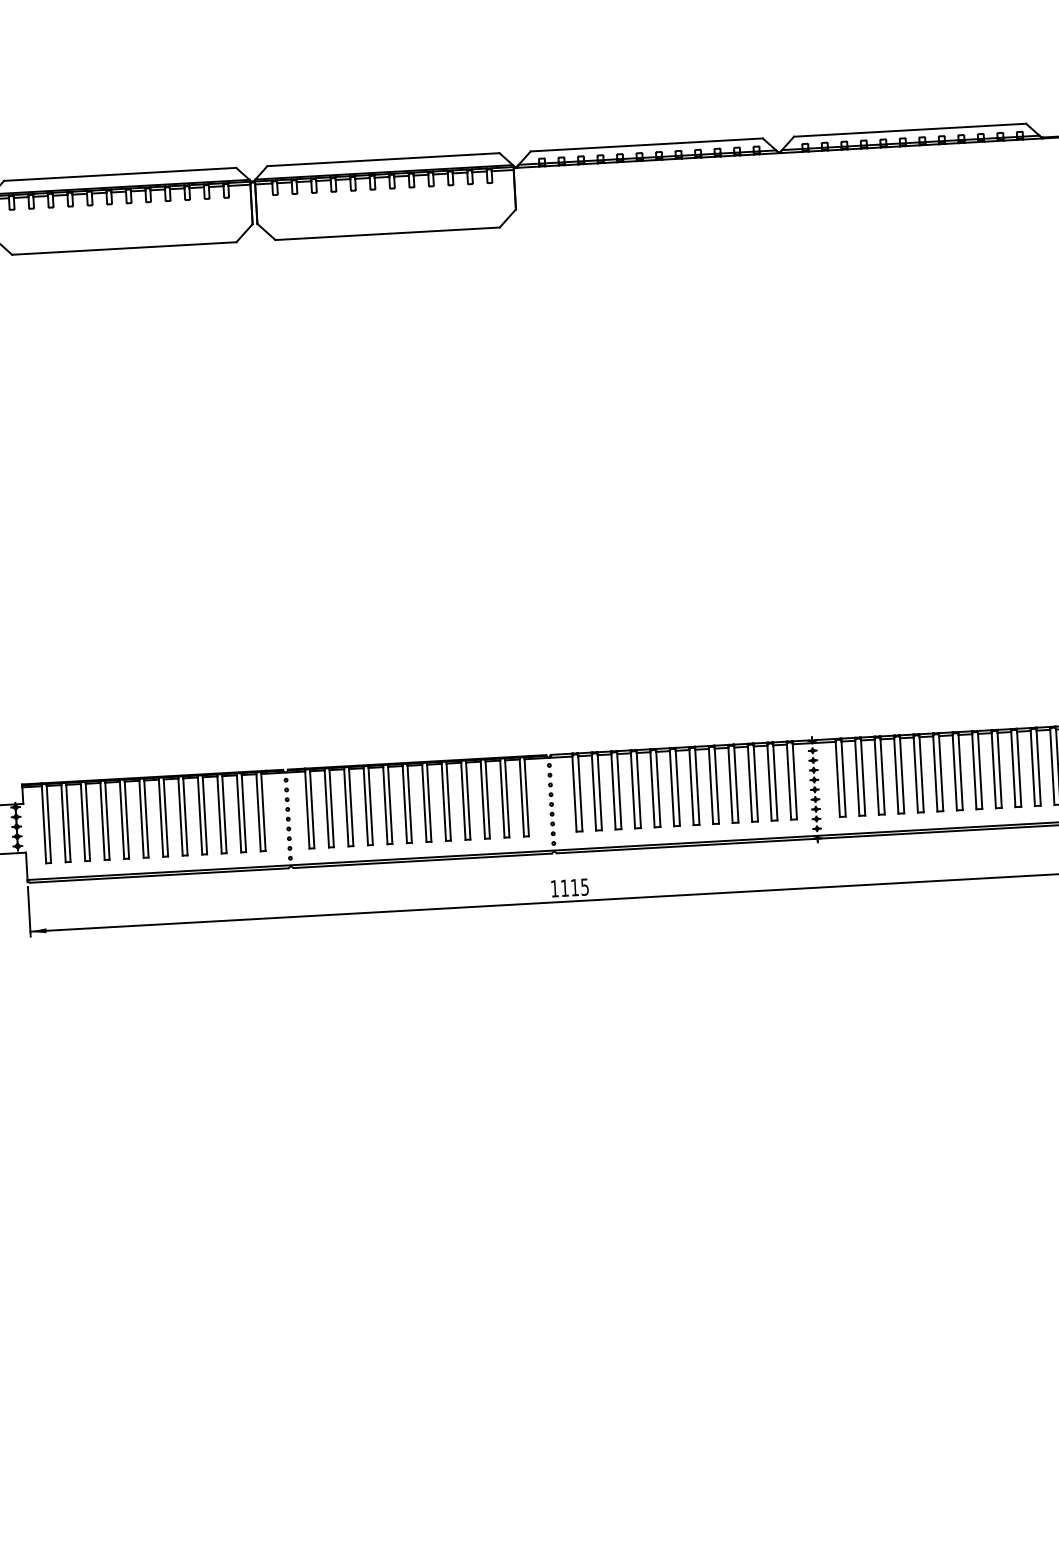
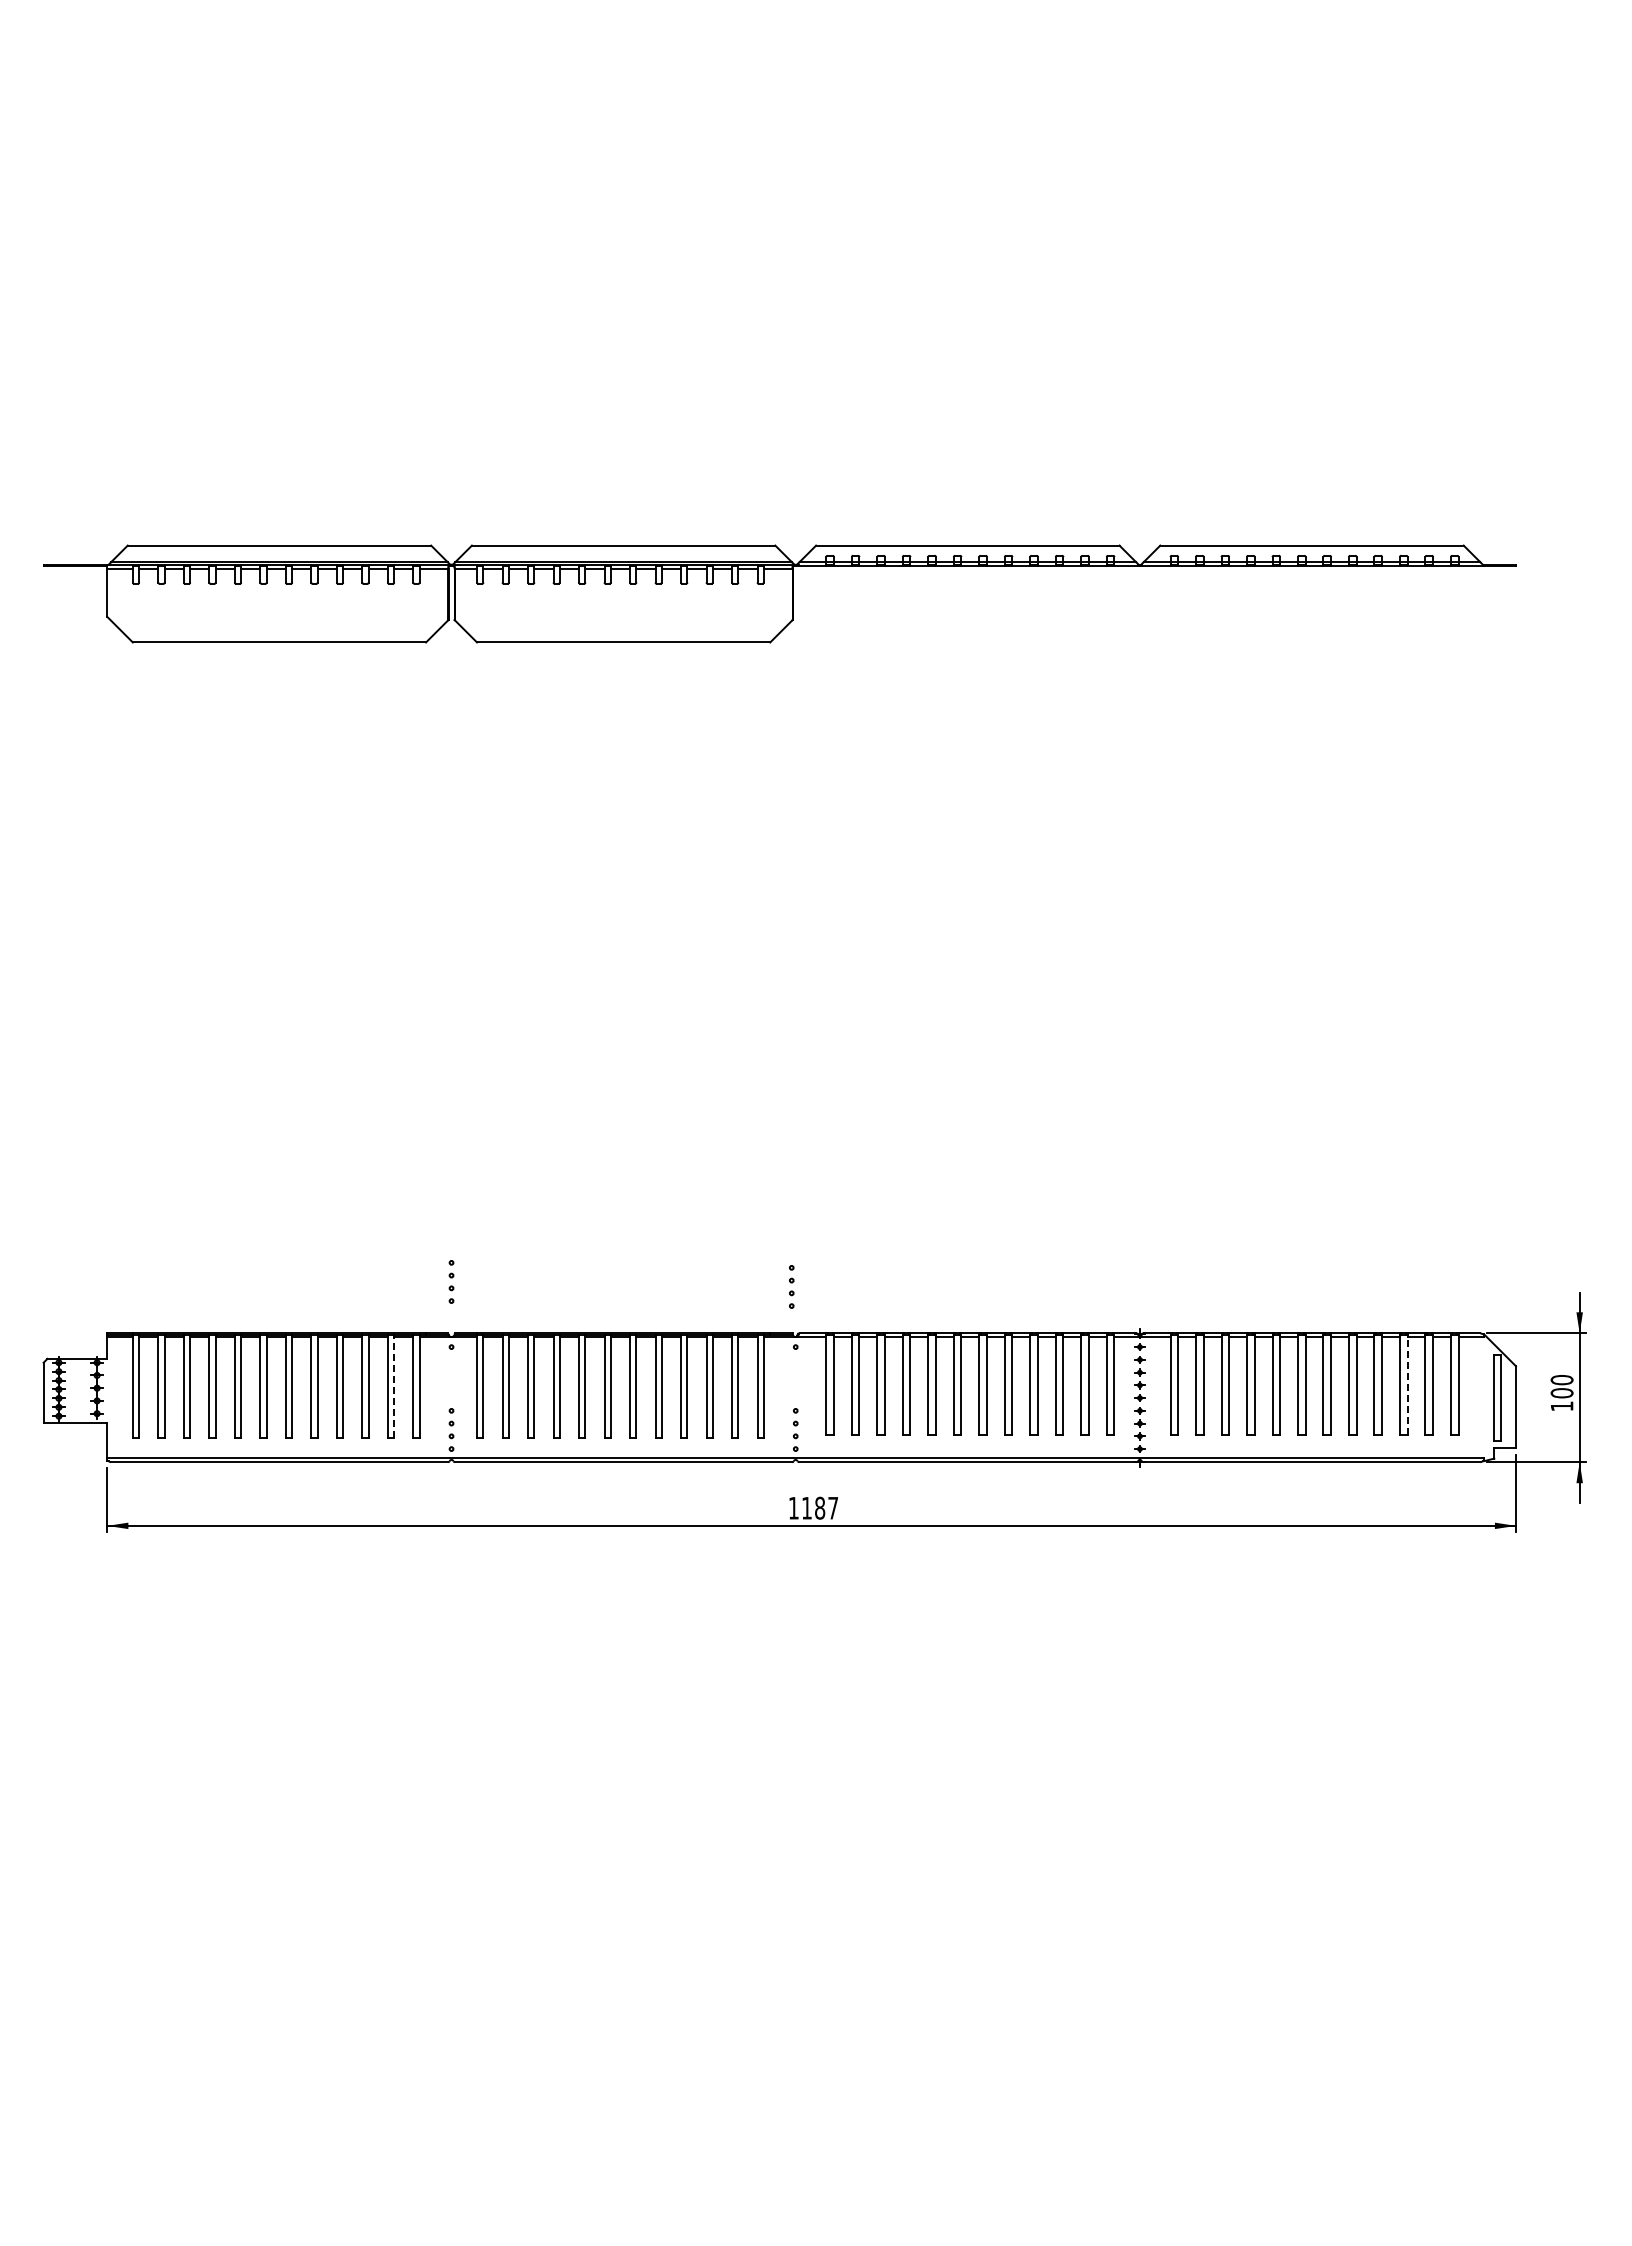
line: (1019, 768) -> (1407, 1385), solid -> dashed
part: (550, 789) -> (791, 1286), moved
part: (287, 804) -> (451, 1281), moved
line: (244, 813) -> (394, 1387), solid -> dashed
text: (579, 886) -> (826, 1507), 1115 -> 1187

